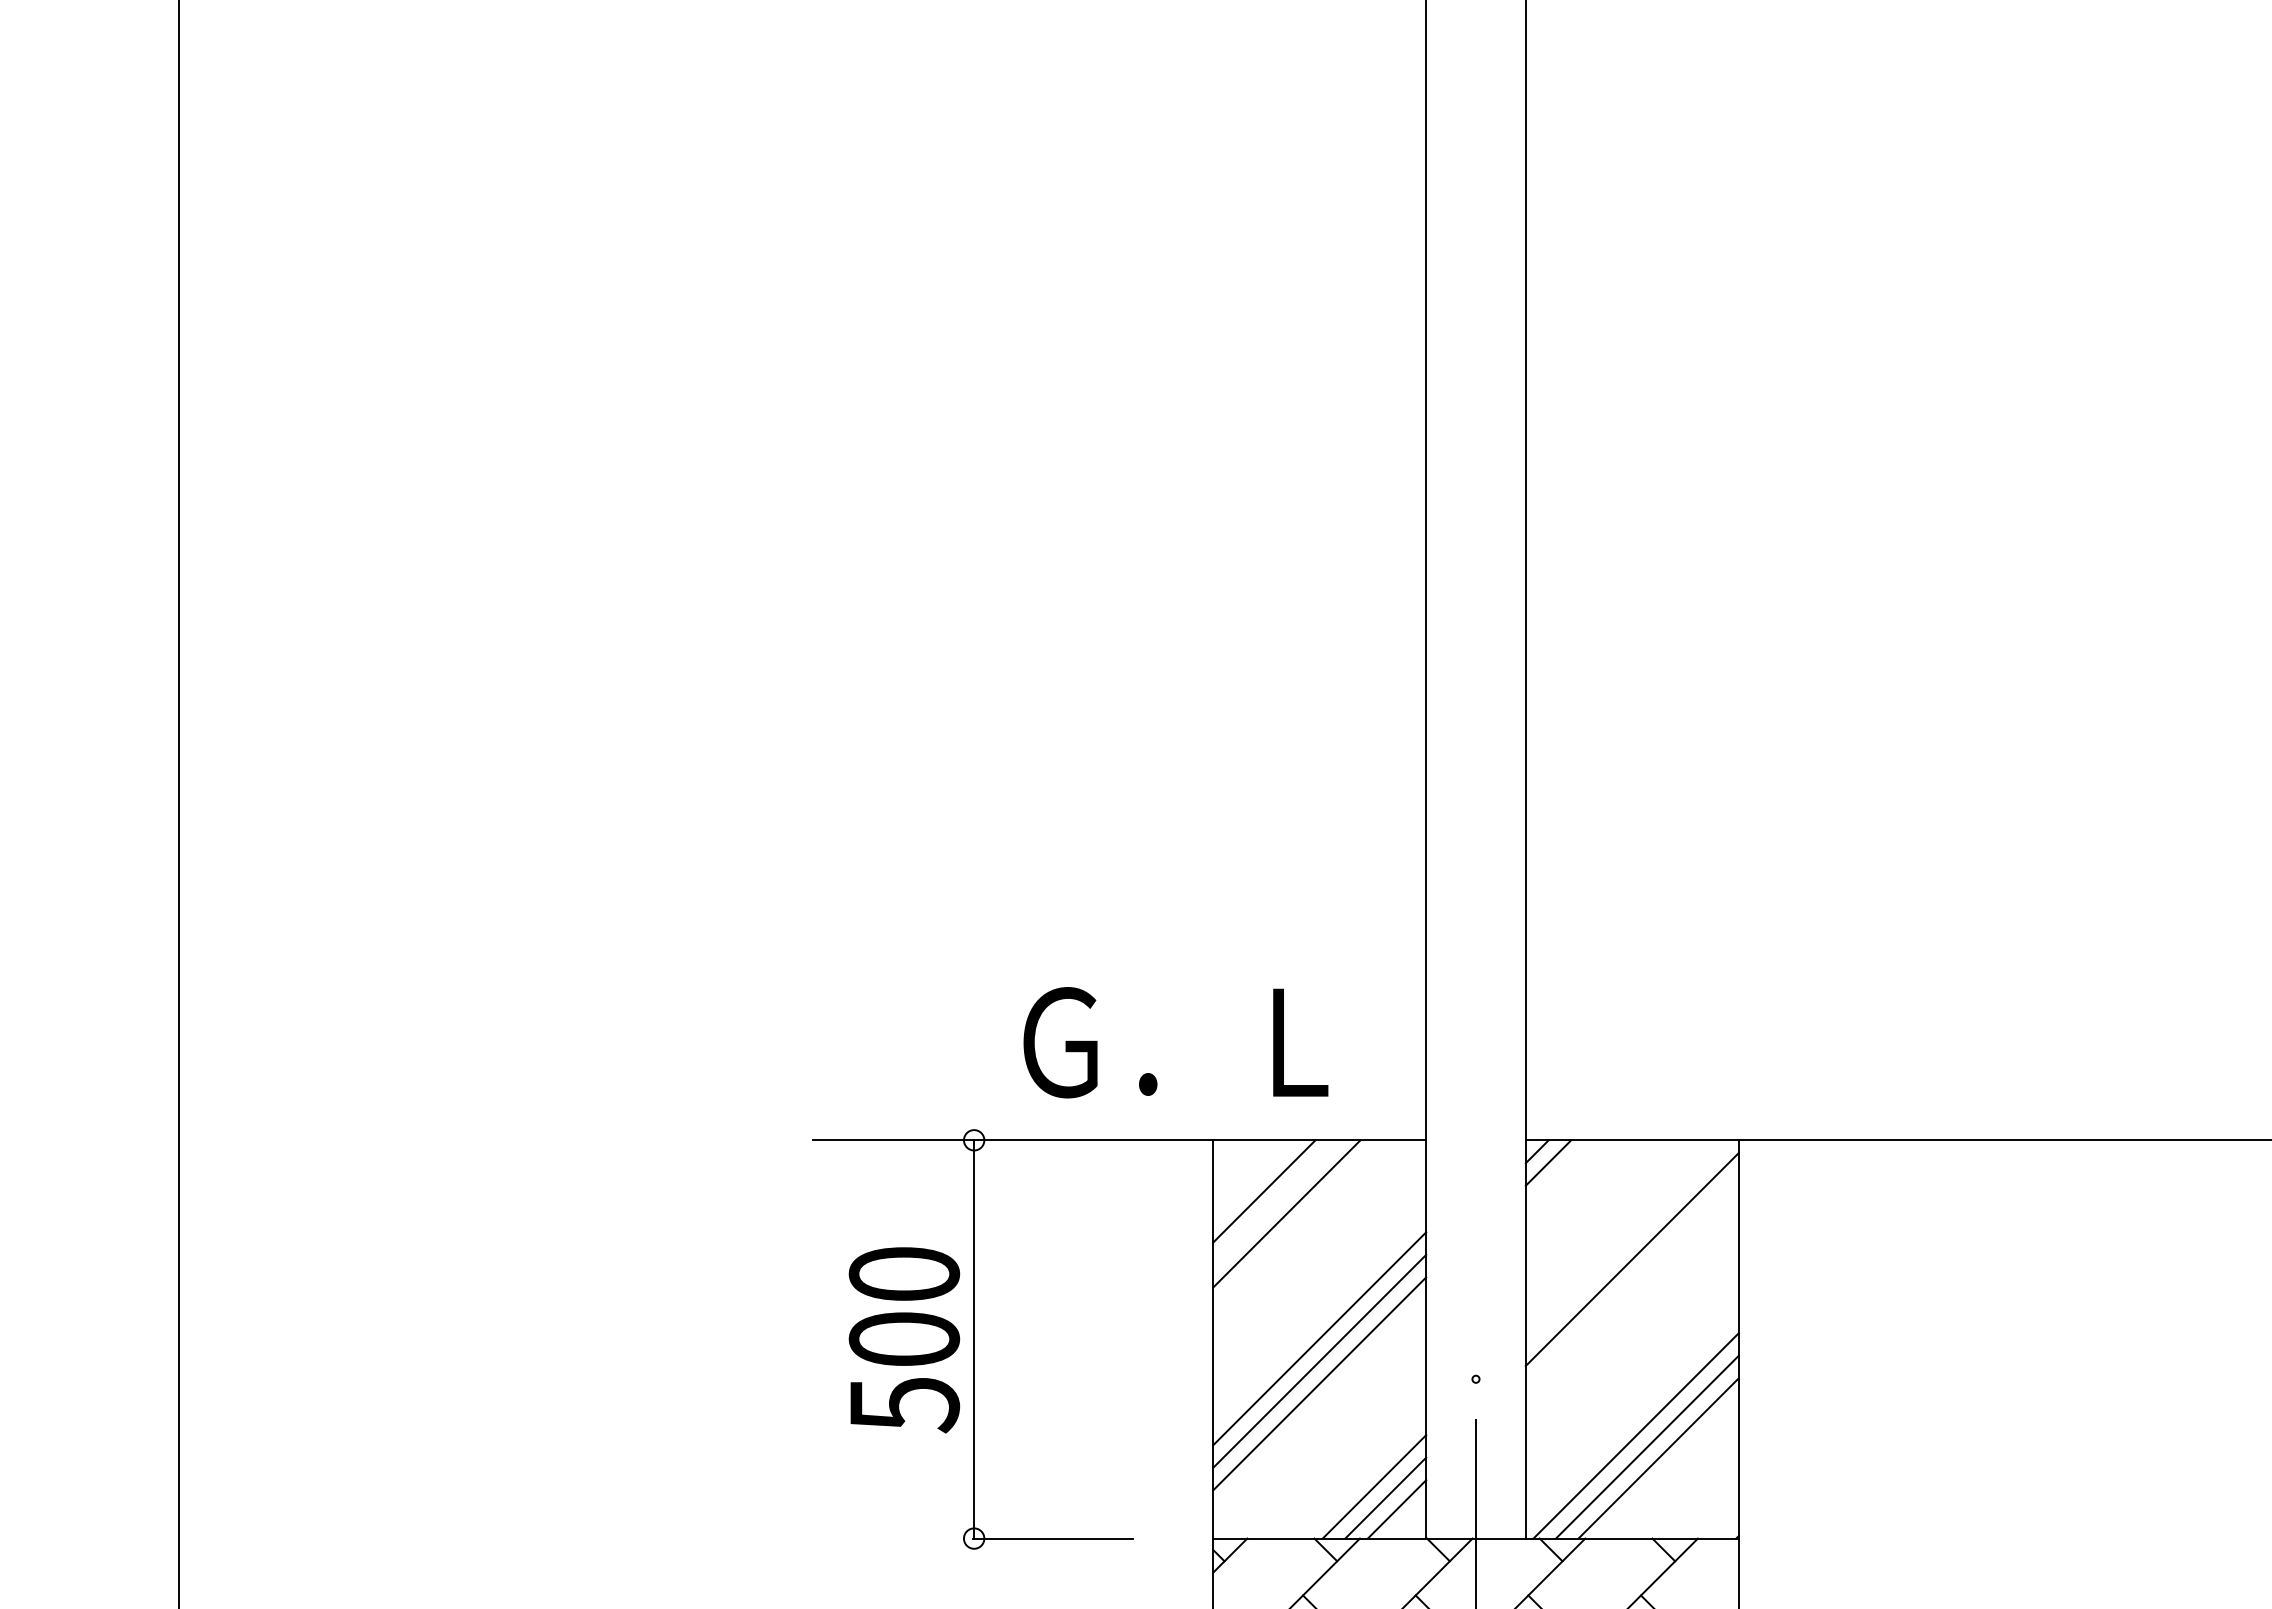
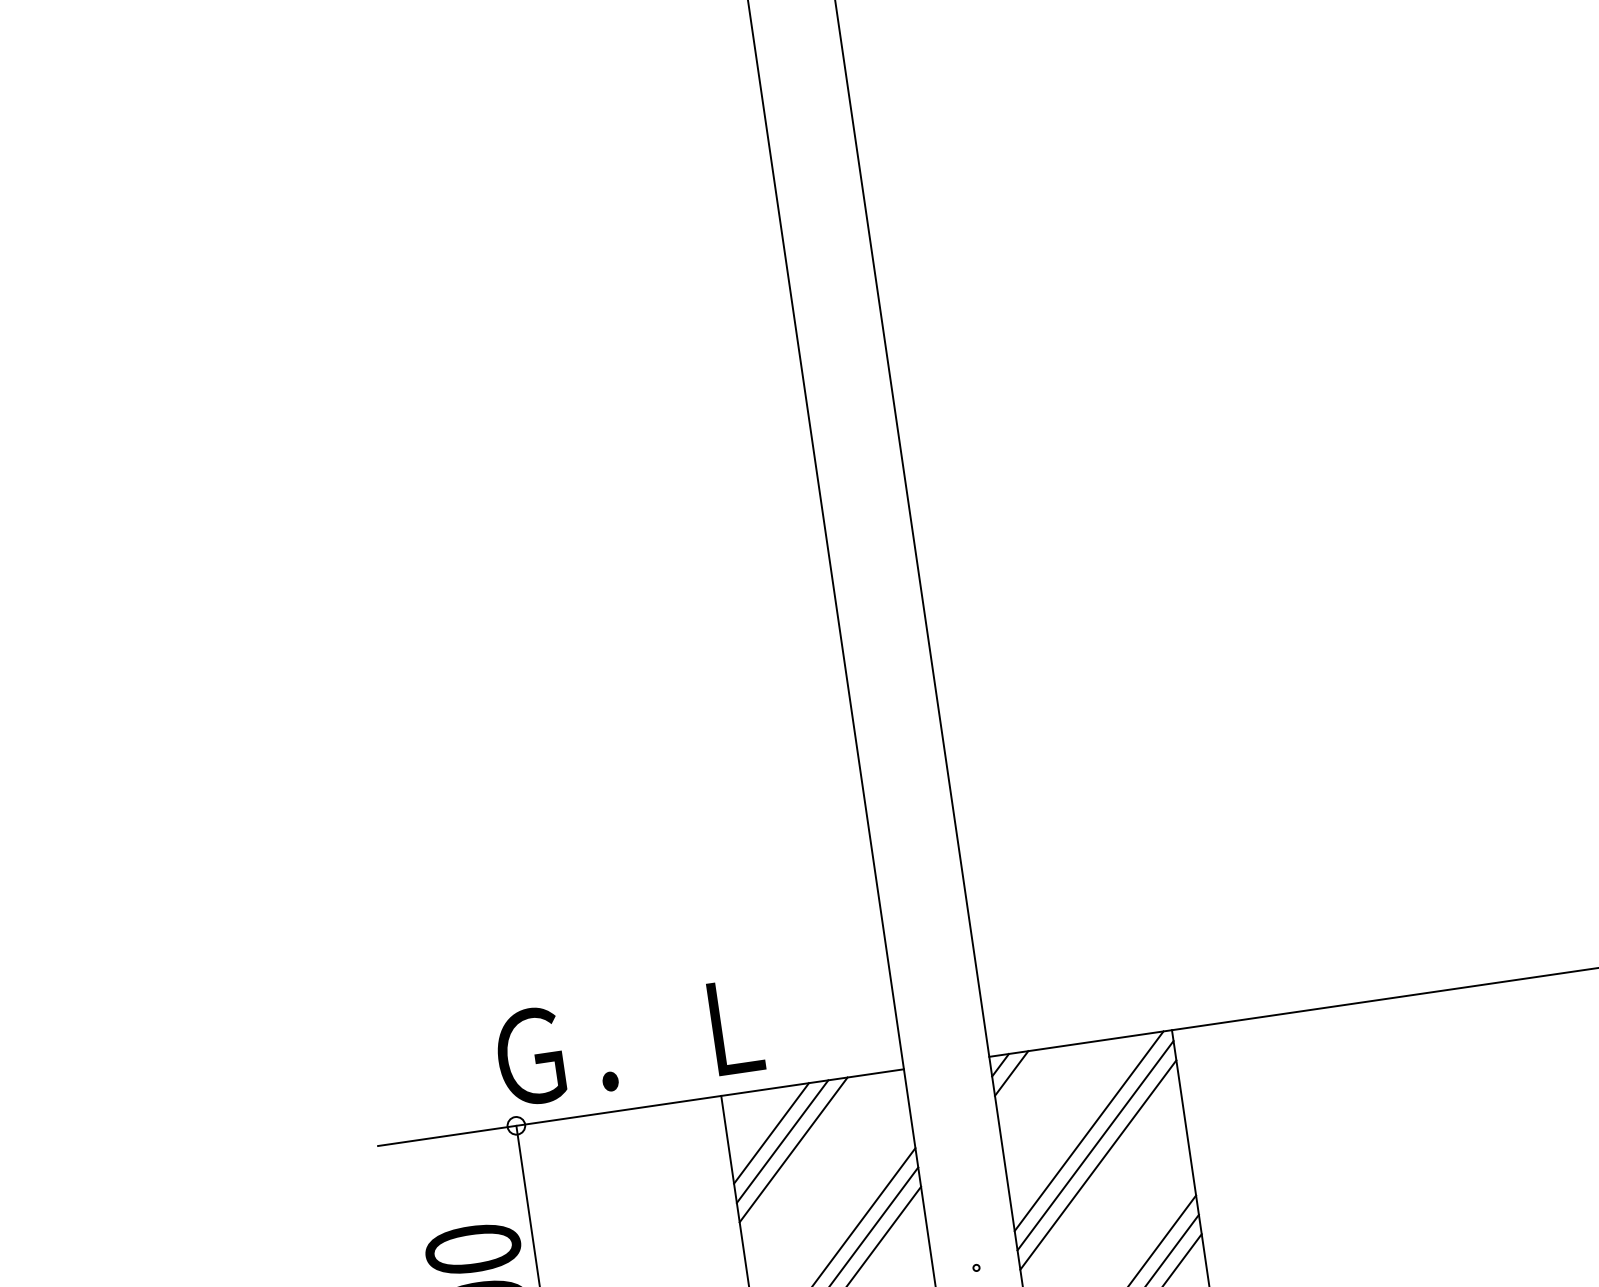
text: (1175, 1042) -> (628, 1042), moved
line: (1275, 1202) -> (782, 1141), added
line: (1626, 1241) -> (1088, 1131), added
line: (1631, 1281) -> (1097, 1164), added

